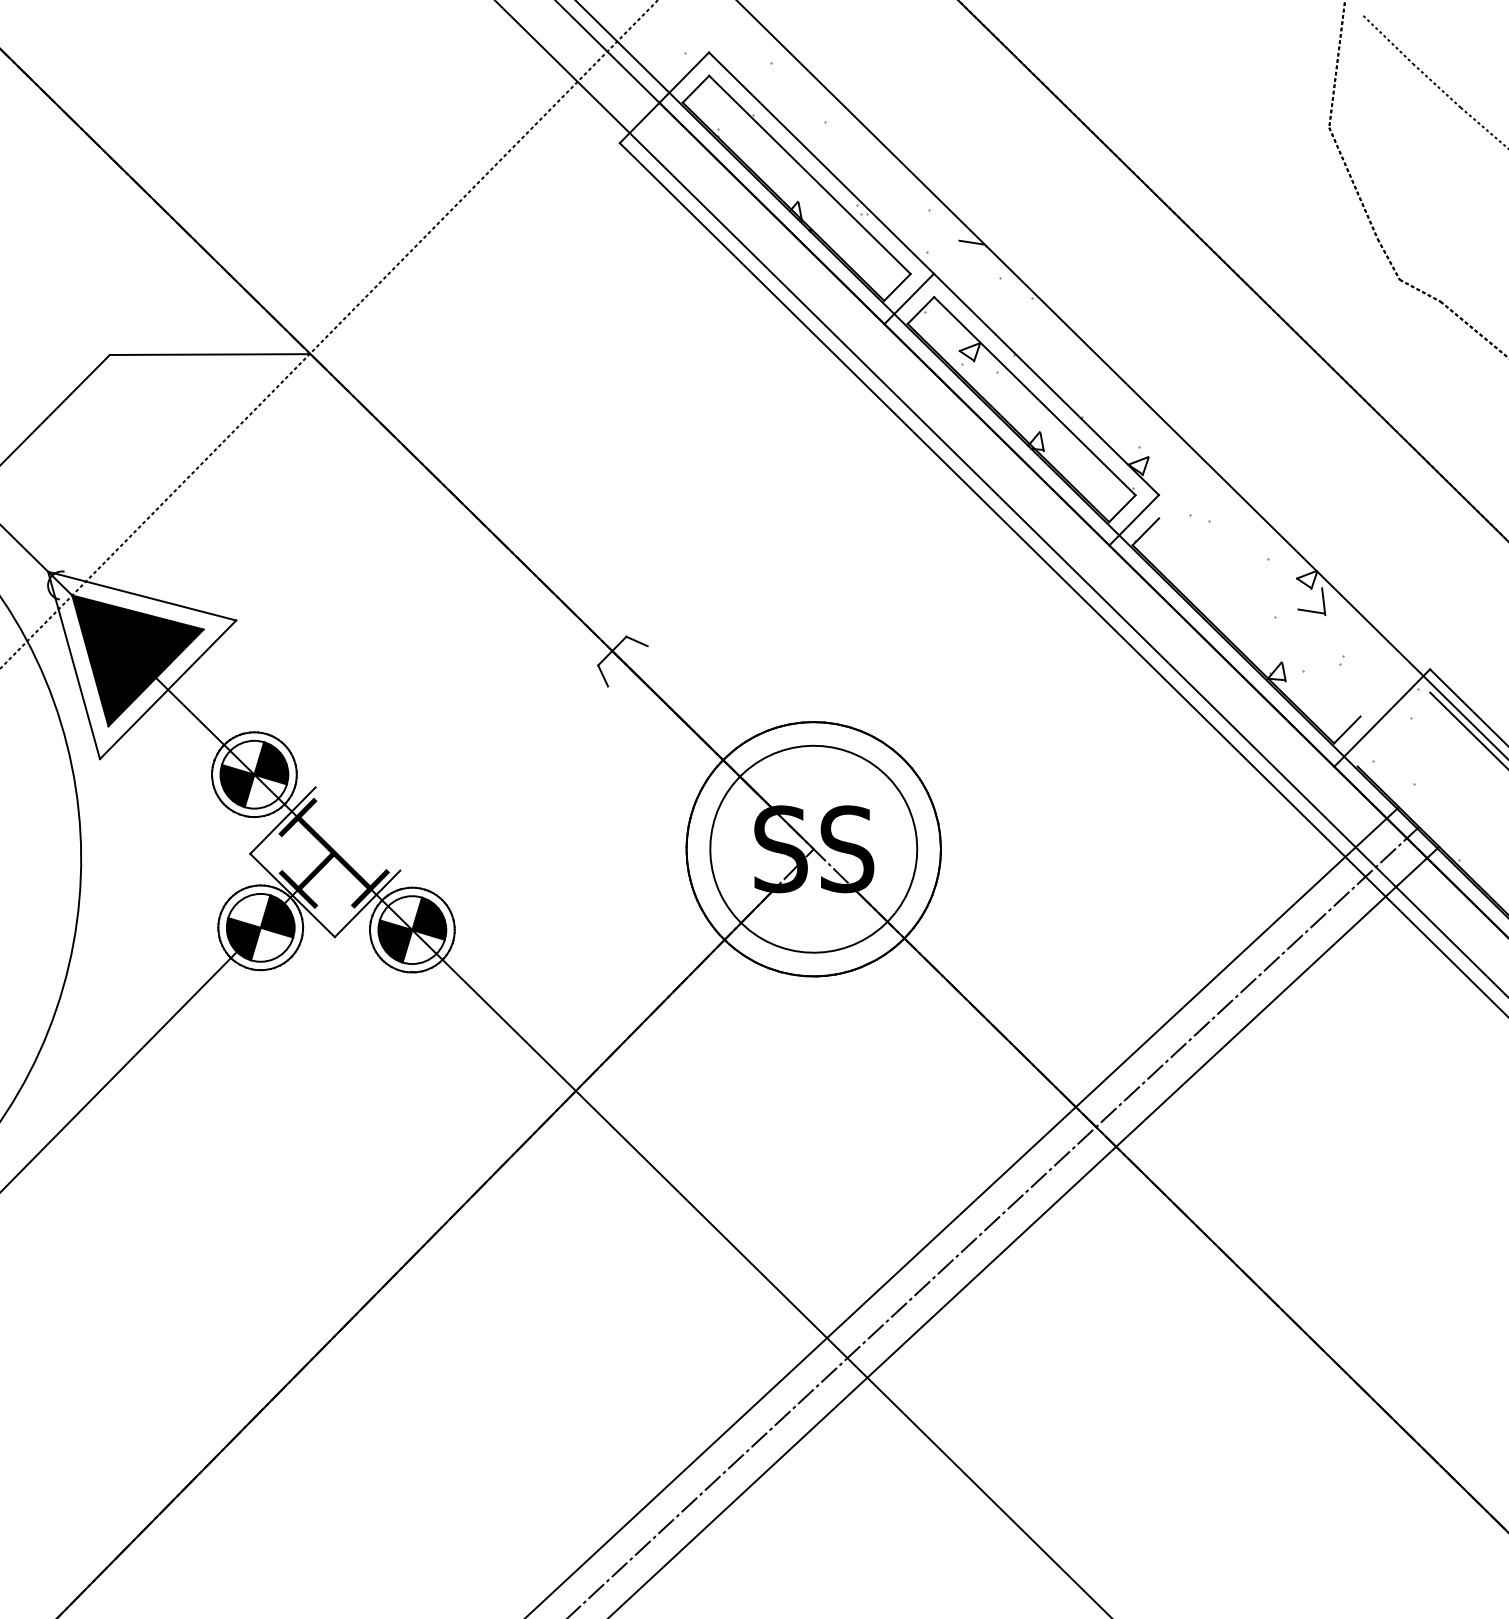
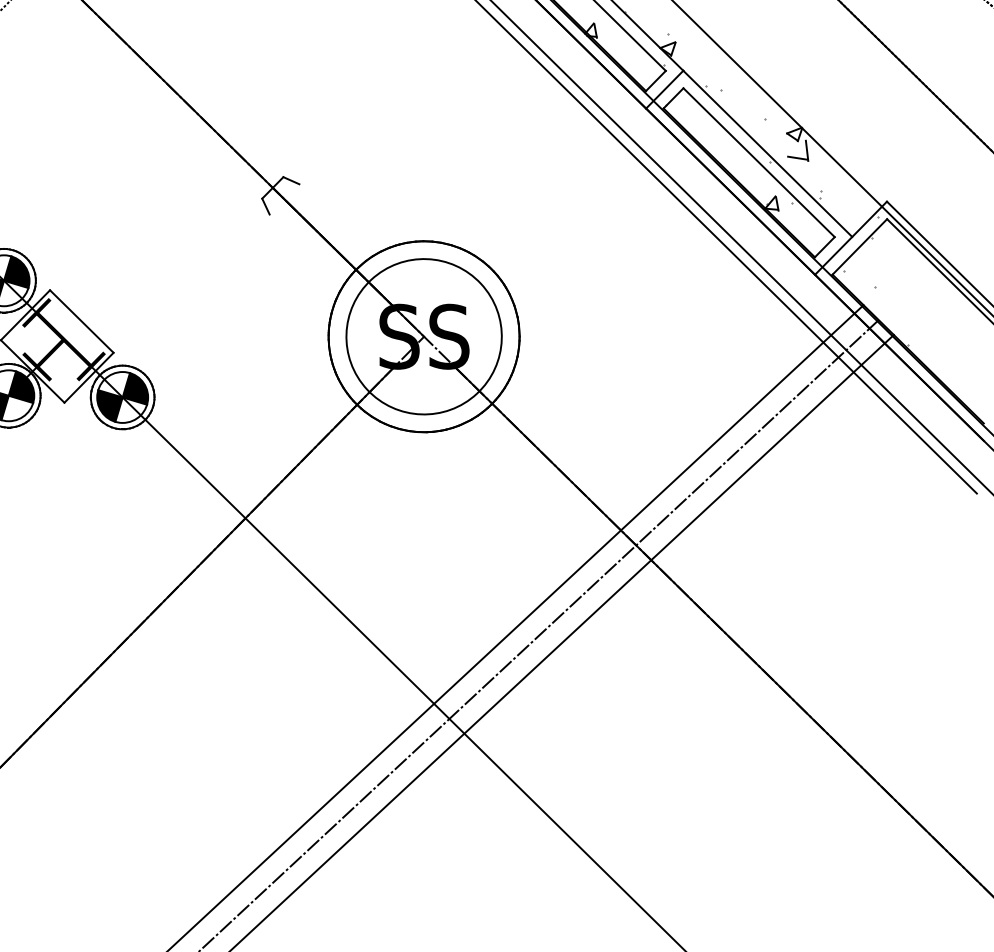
line: (1270, 605) -> (767, 153), added
line: (1259, 617) -> (758, 162), added
line: (1393, 729) -> (859, 246), added
line: (357, 828) -> (81, 321), added

